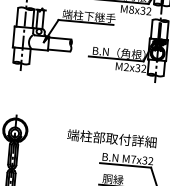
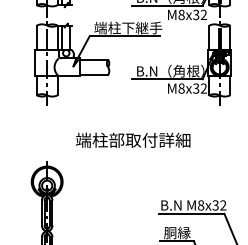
text: (126, 67) -> (181, 88), M2x32 -> M8x32
text: (112, 138) -> (133, 139), moved
text: (133, 159) -> (201, 205), M7x32 -> M8x32

